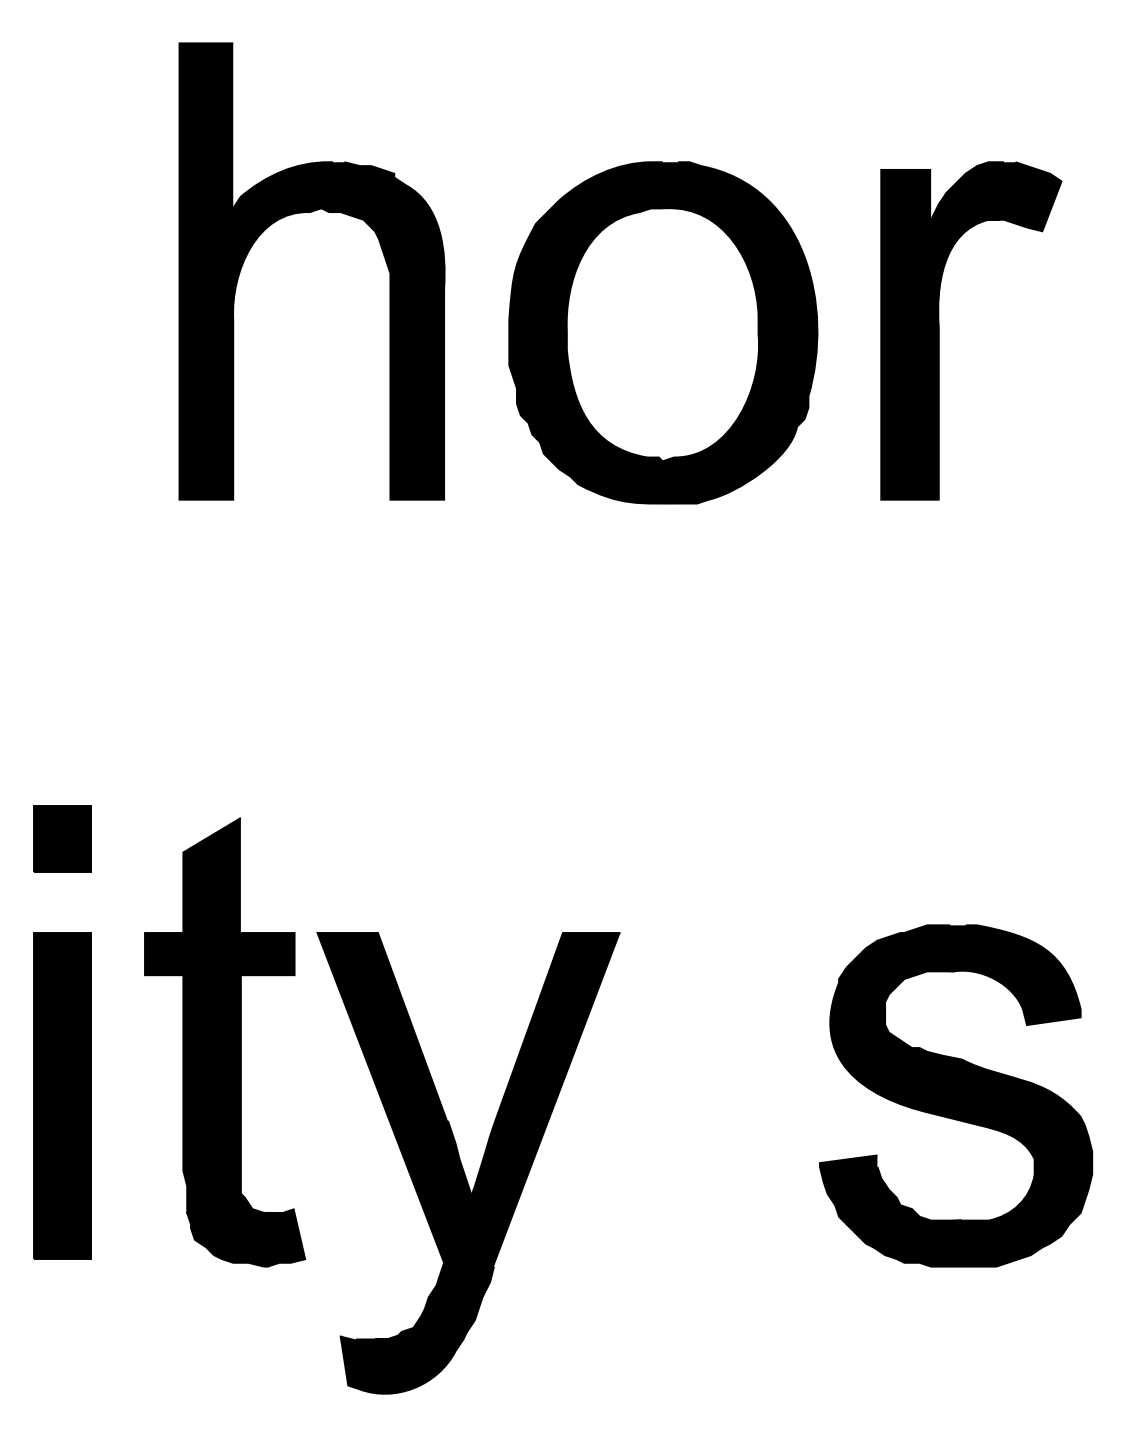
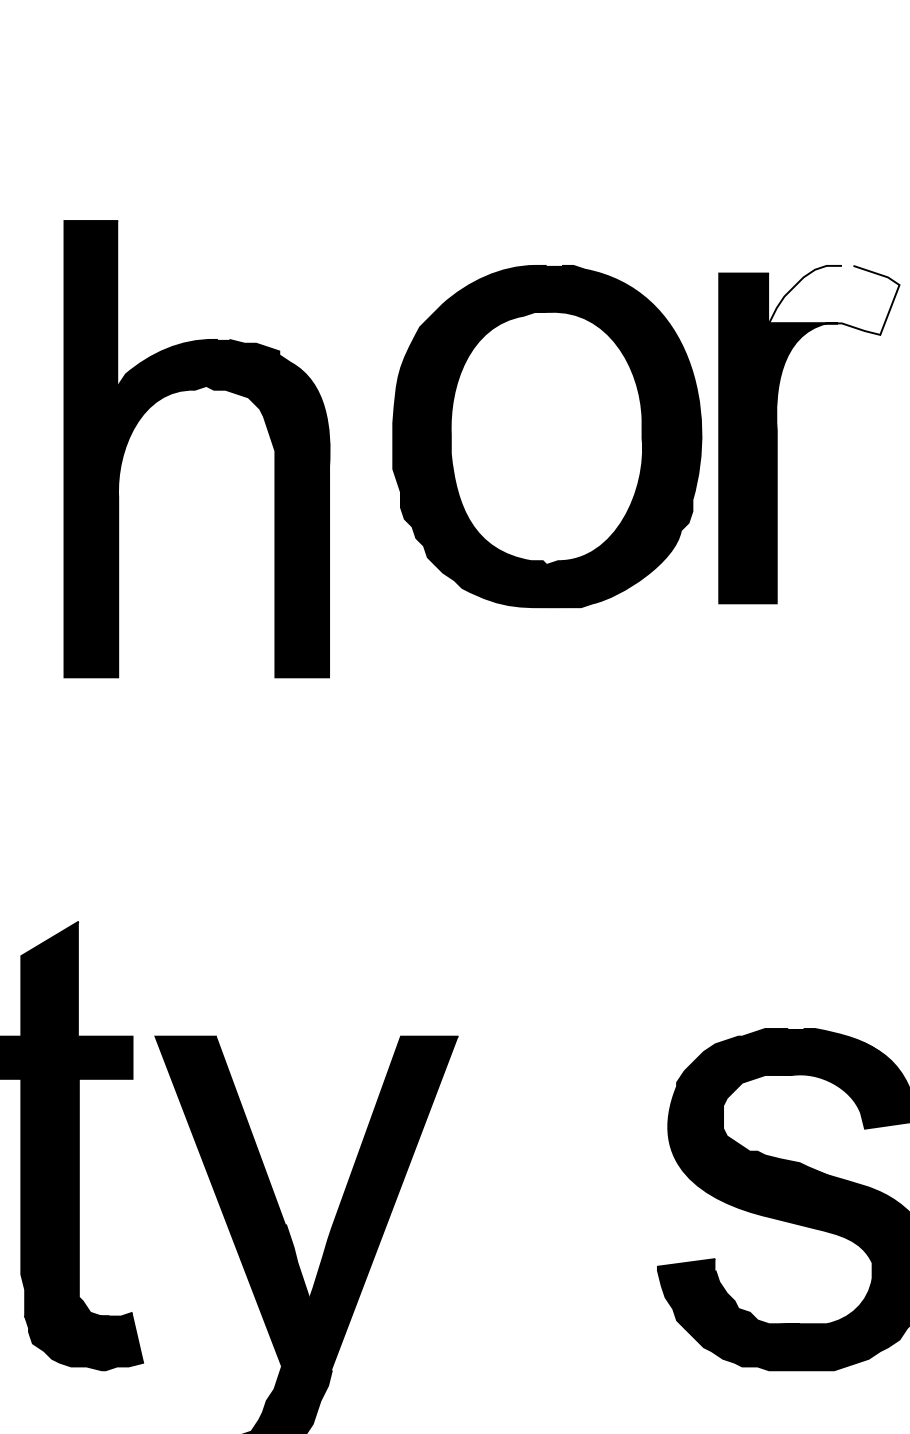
fill: (996, 196) -> (834, 300), removed
part: (303, 213) -> (188, 391), moved
part: (663, 332) -> (547, 436), moved

